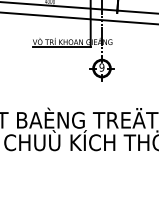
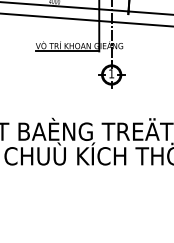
text: (101, 67) -> (111, 73), 9 -> 1

